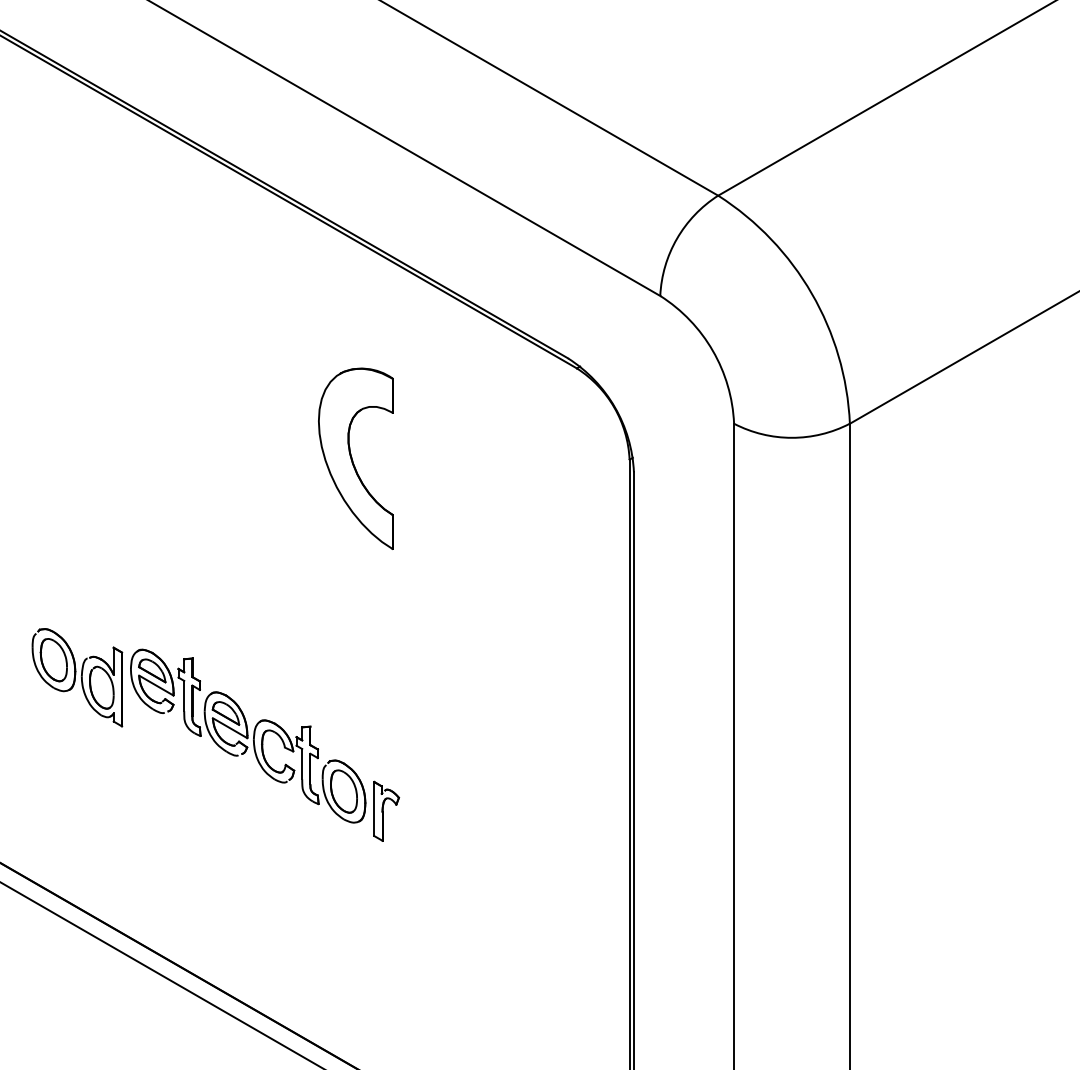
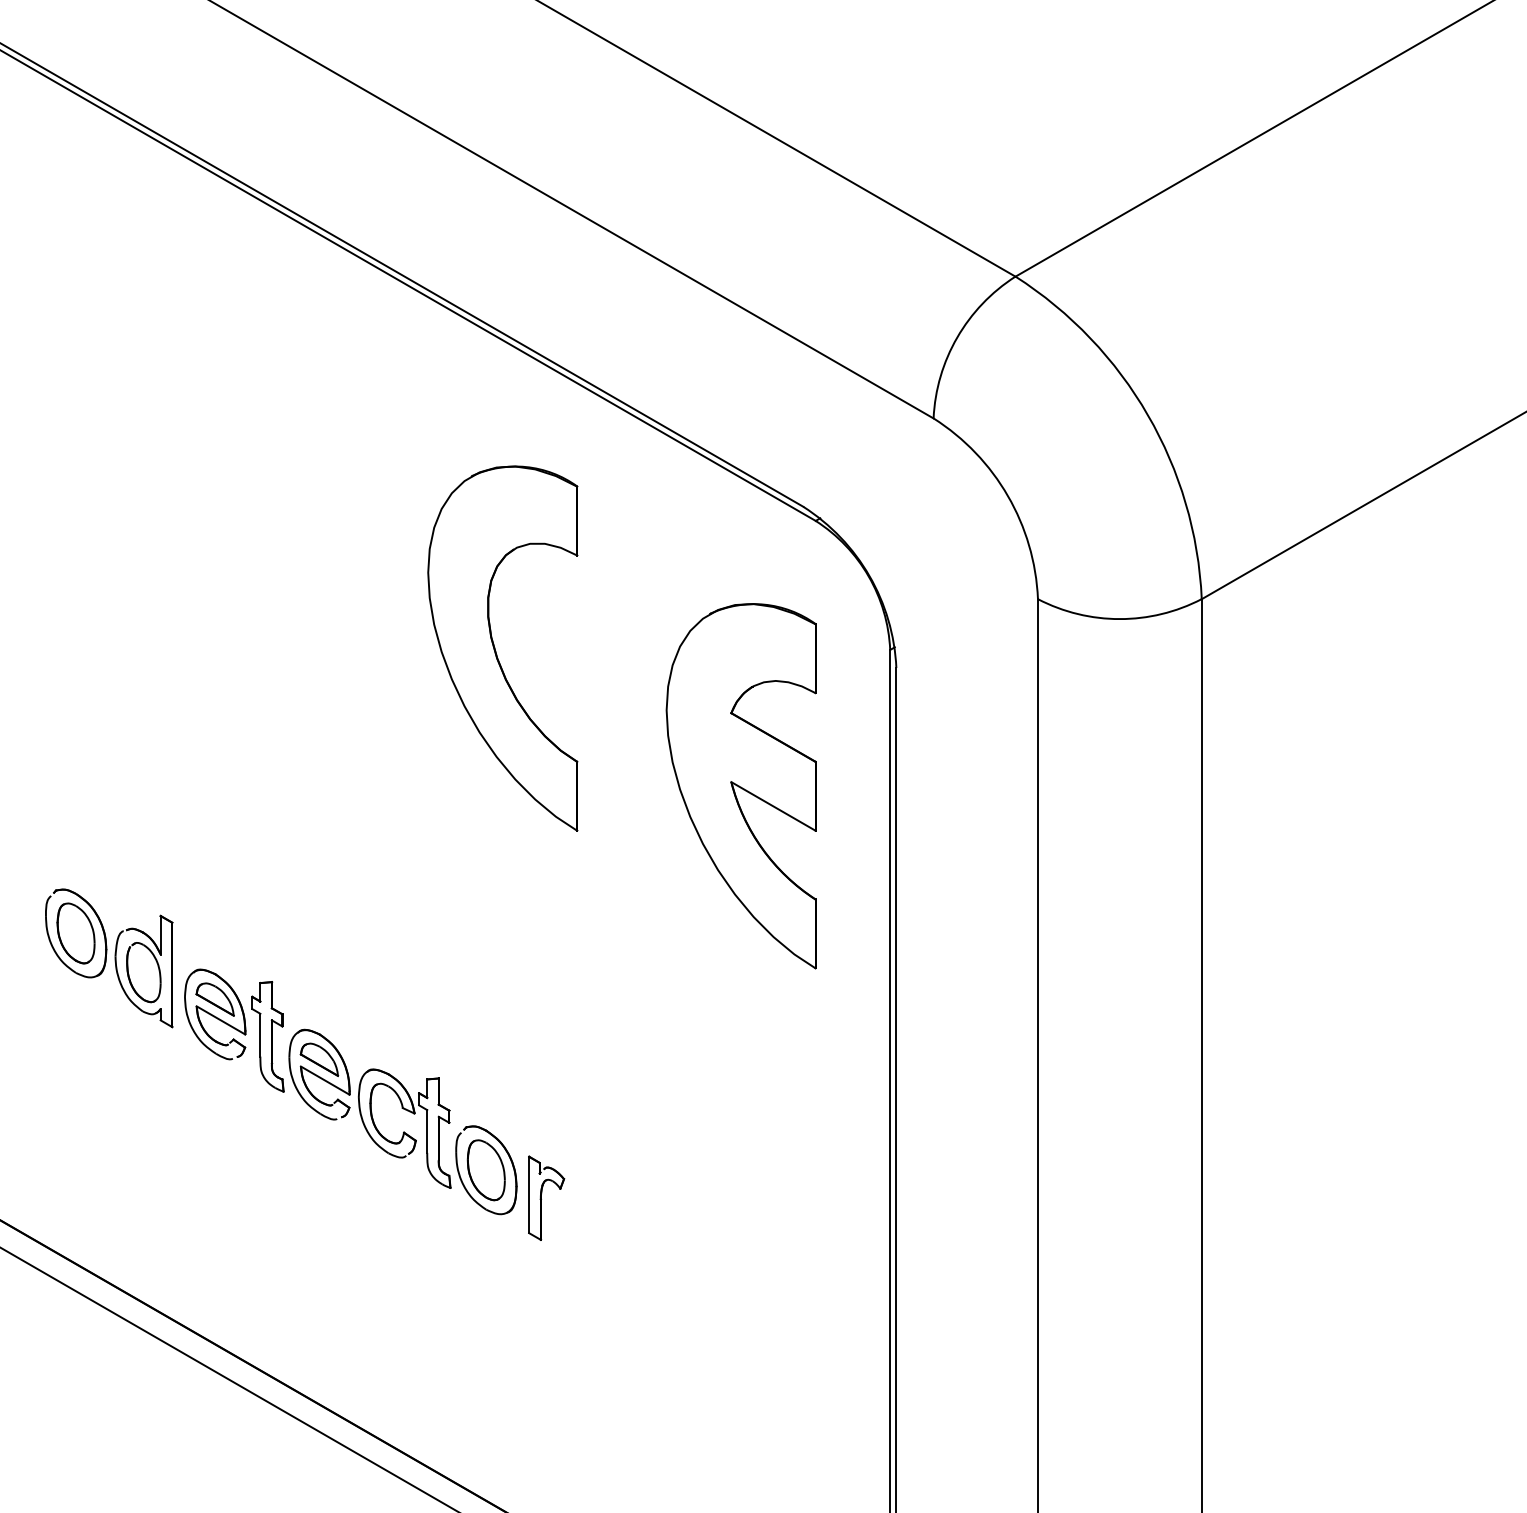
part: (355, 458) -> (502, 648), size x1.43
part: (524, 555) -> (741, 785), added
part: (265, 744) -> (375, 1103), moved

